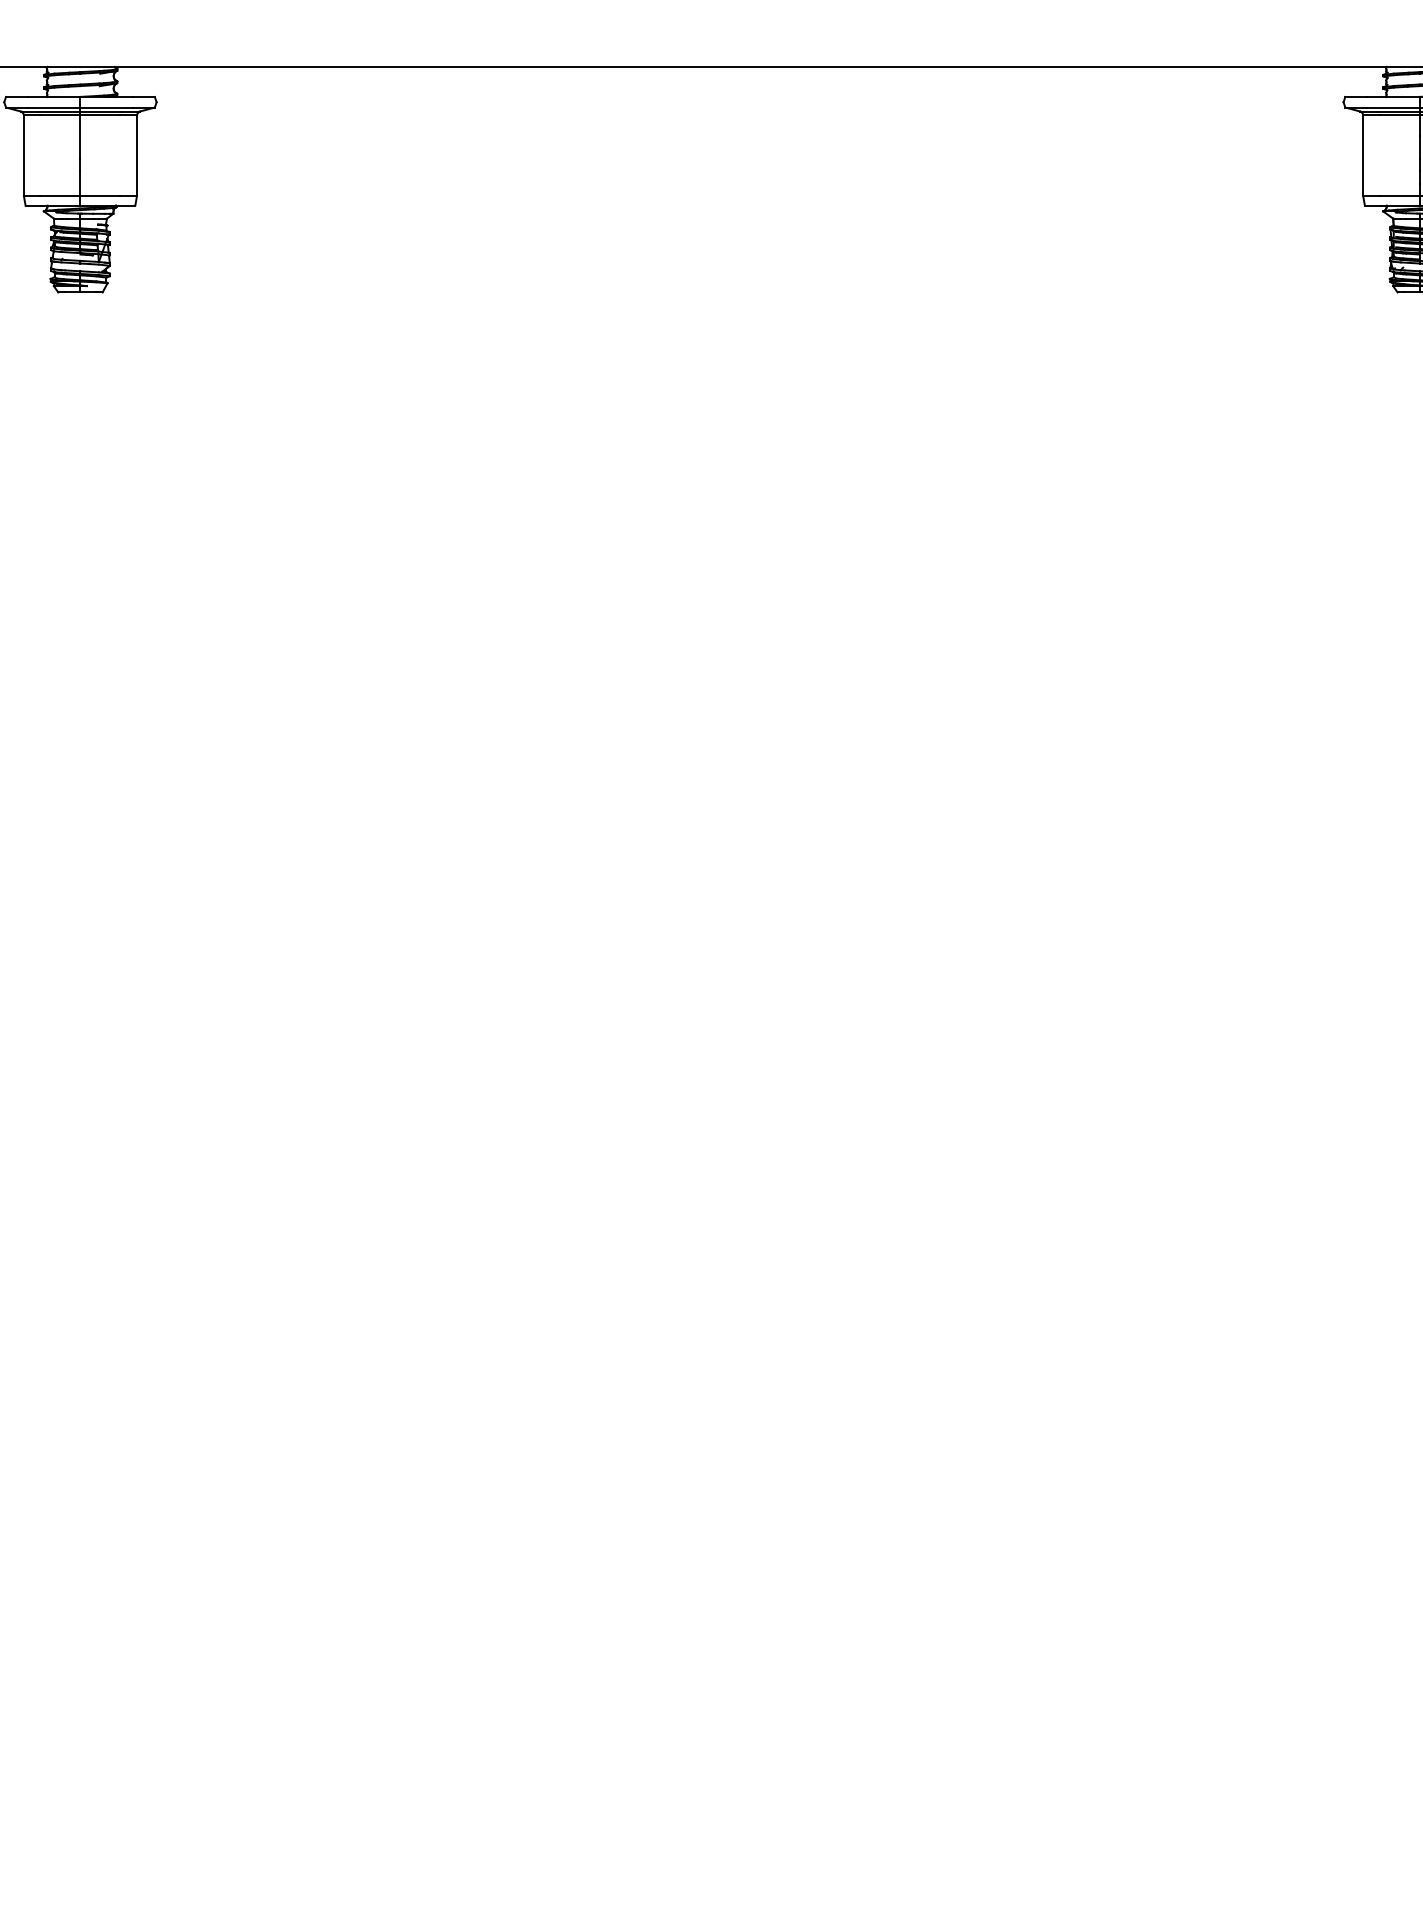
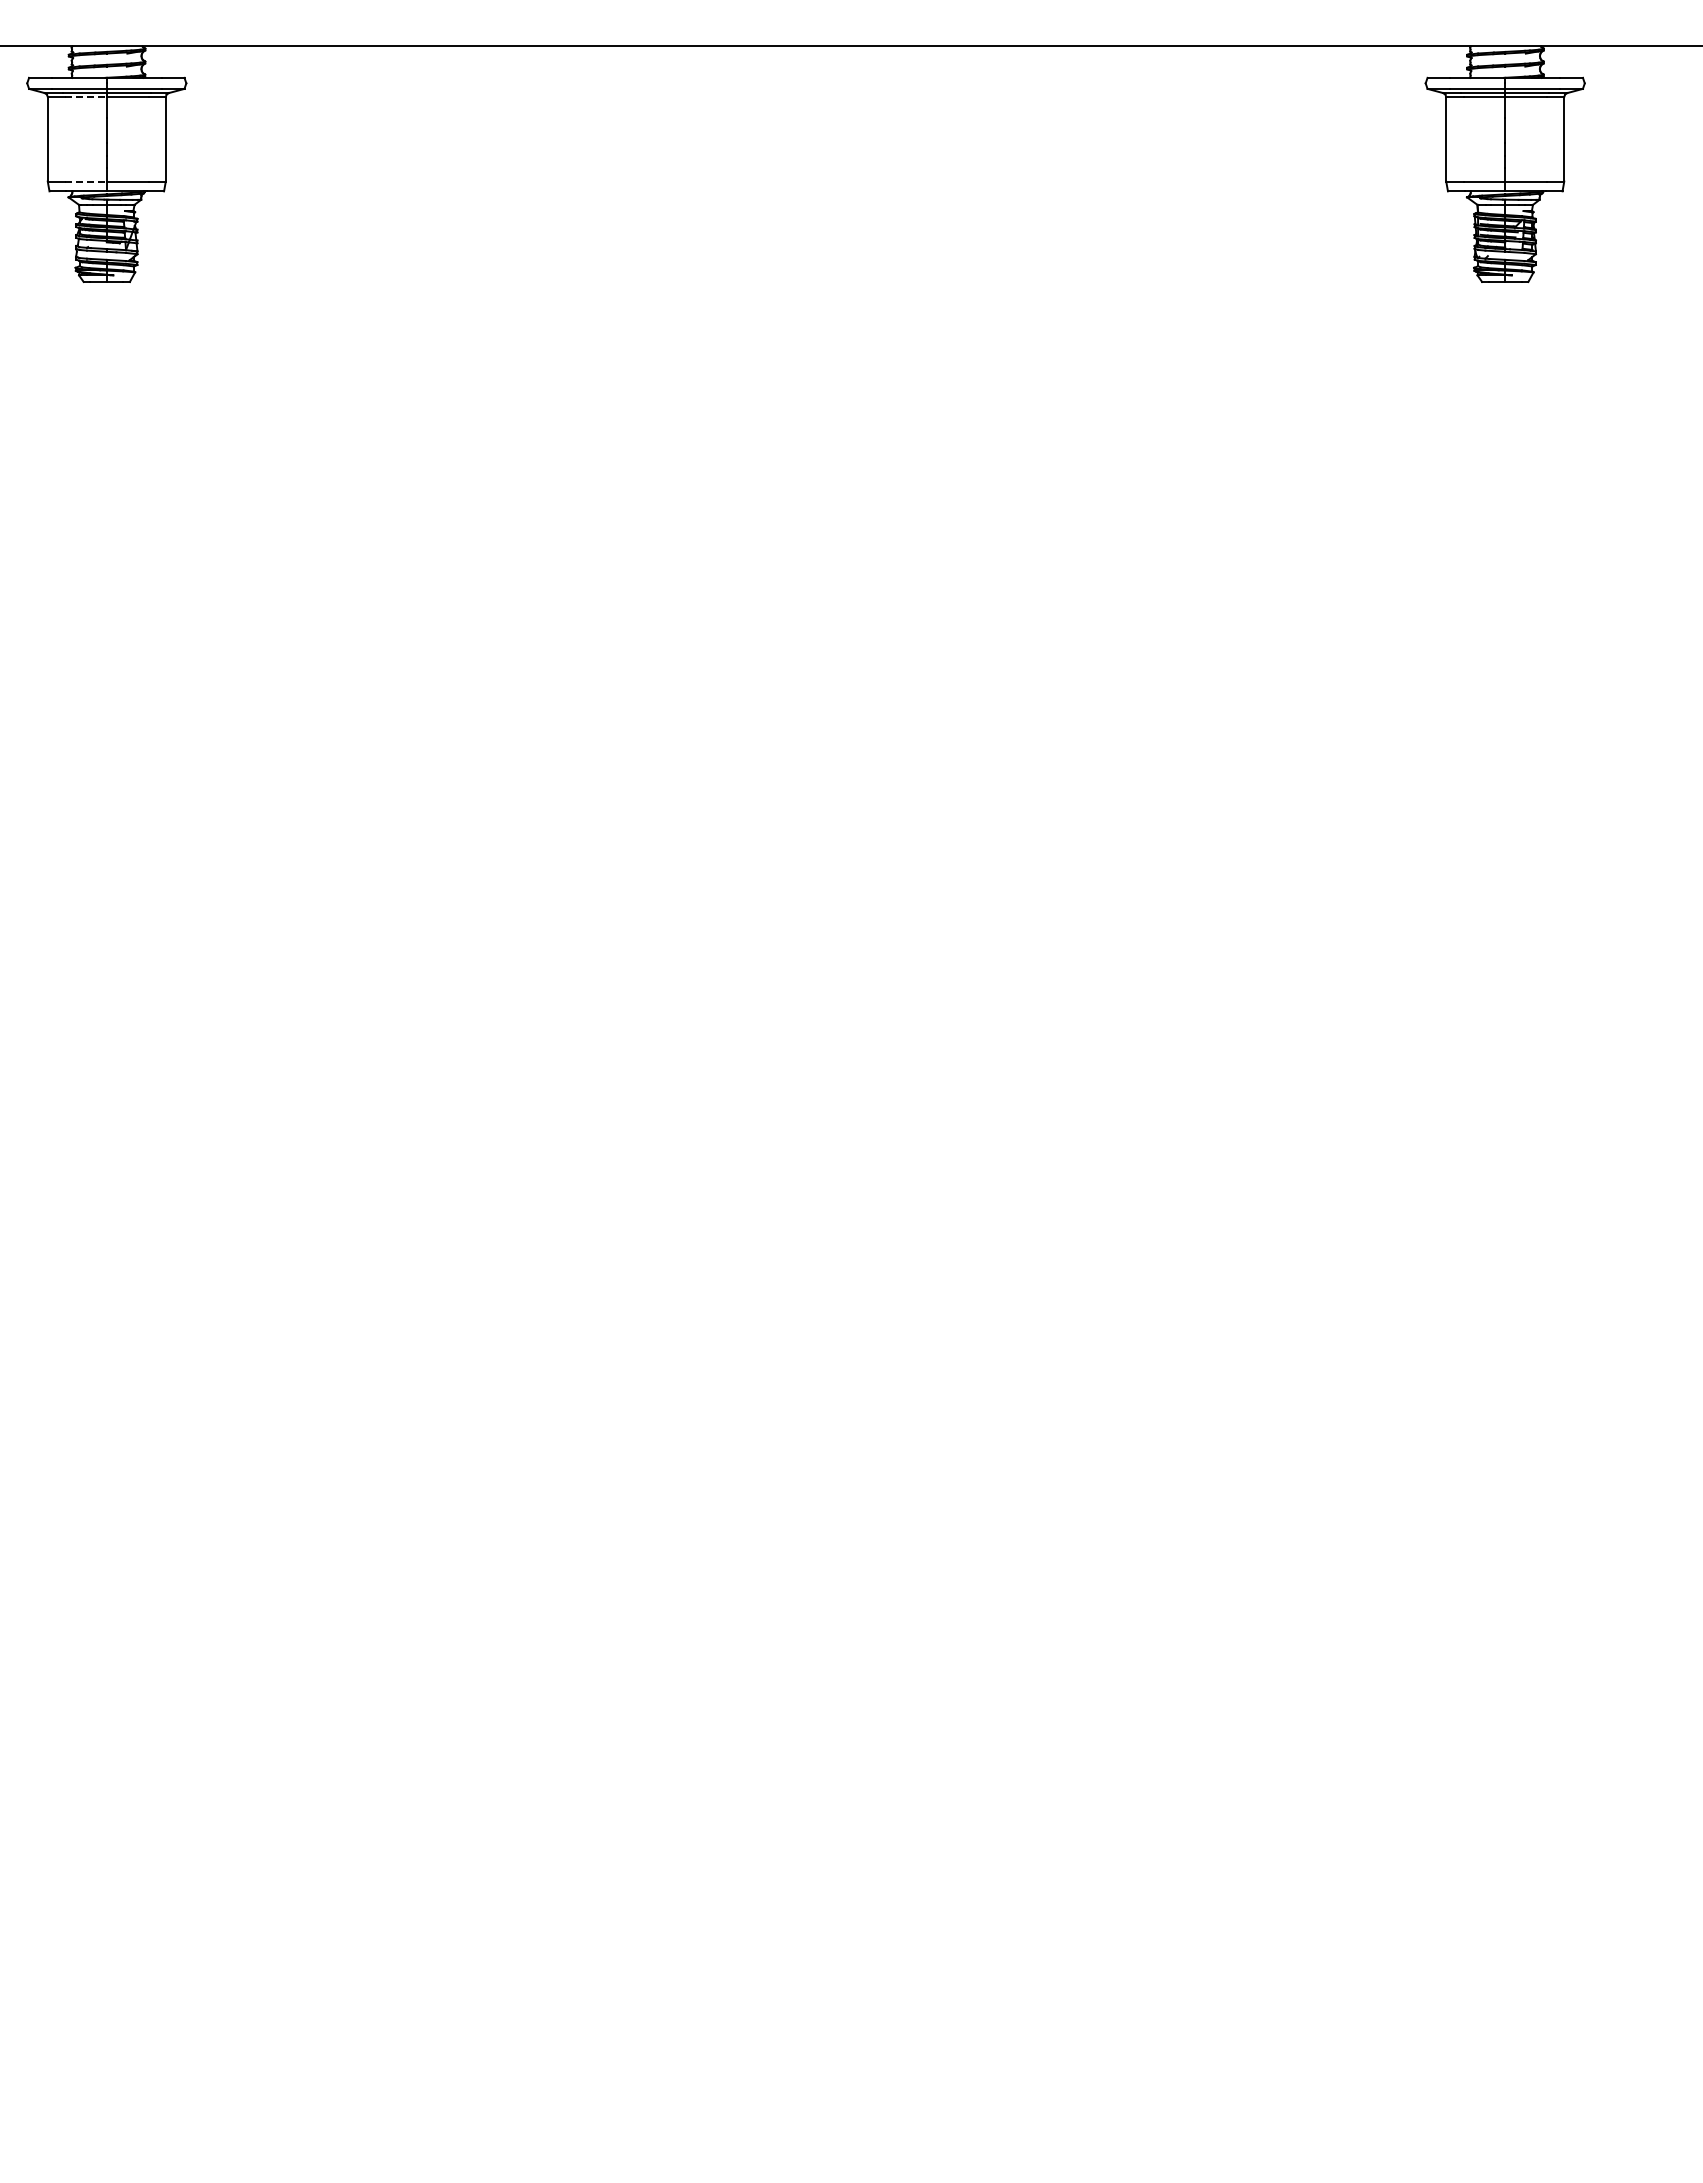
line: (60, 115) -> (85, 97), solid -> dashed
line: (60, 196) -> (85, 181), solid -> dashed

